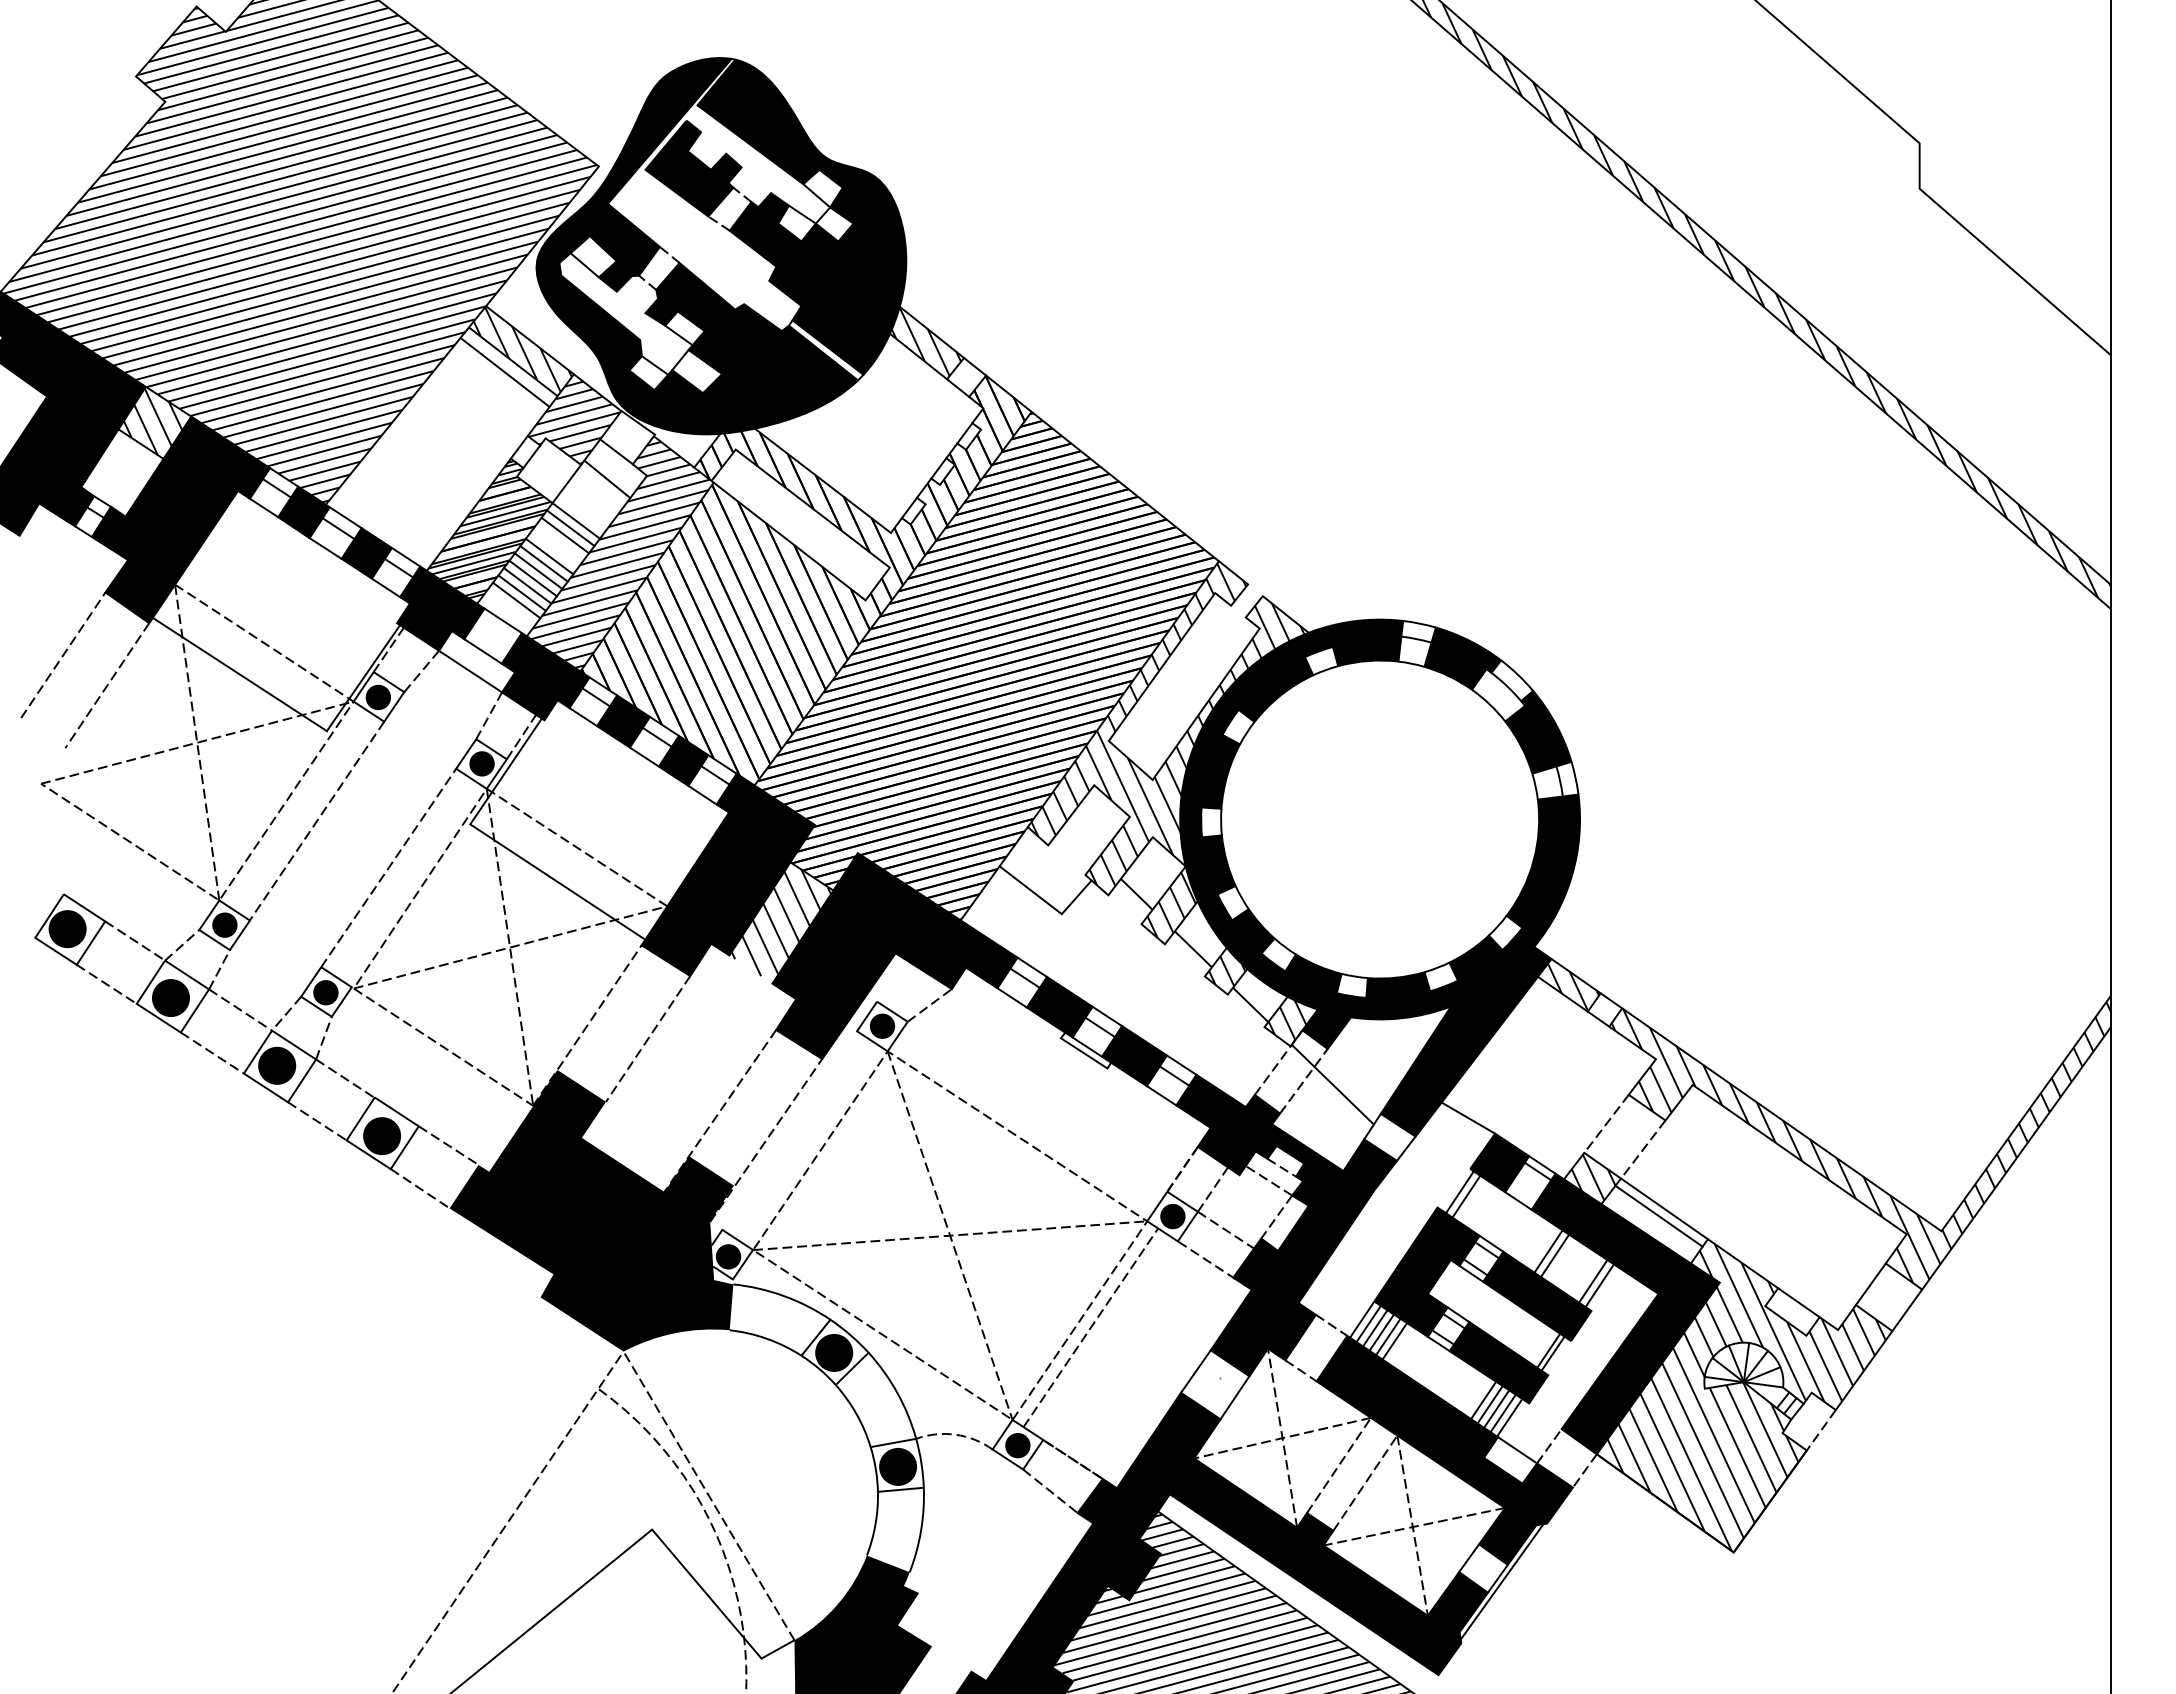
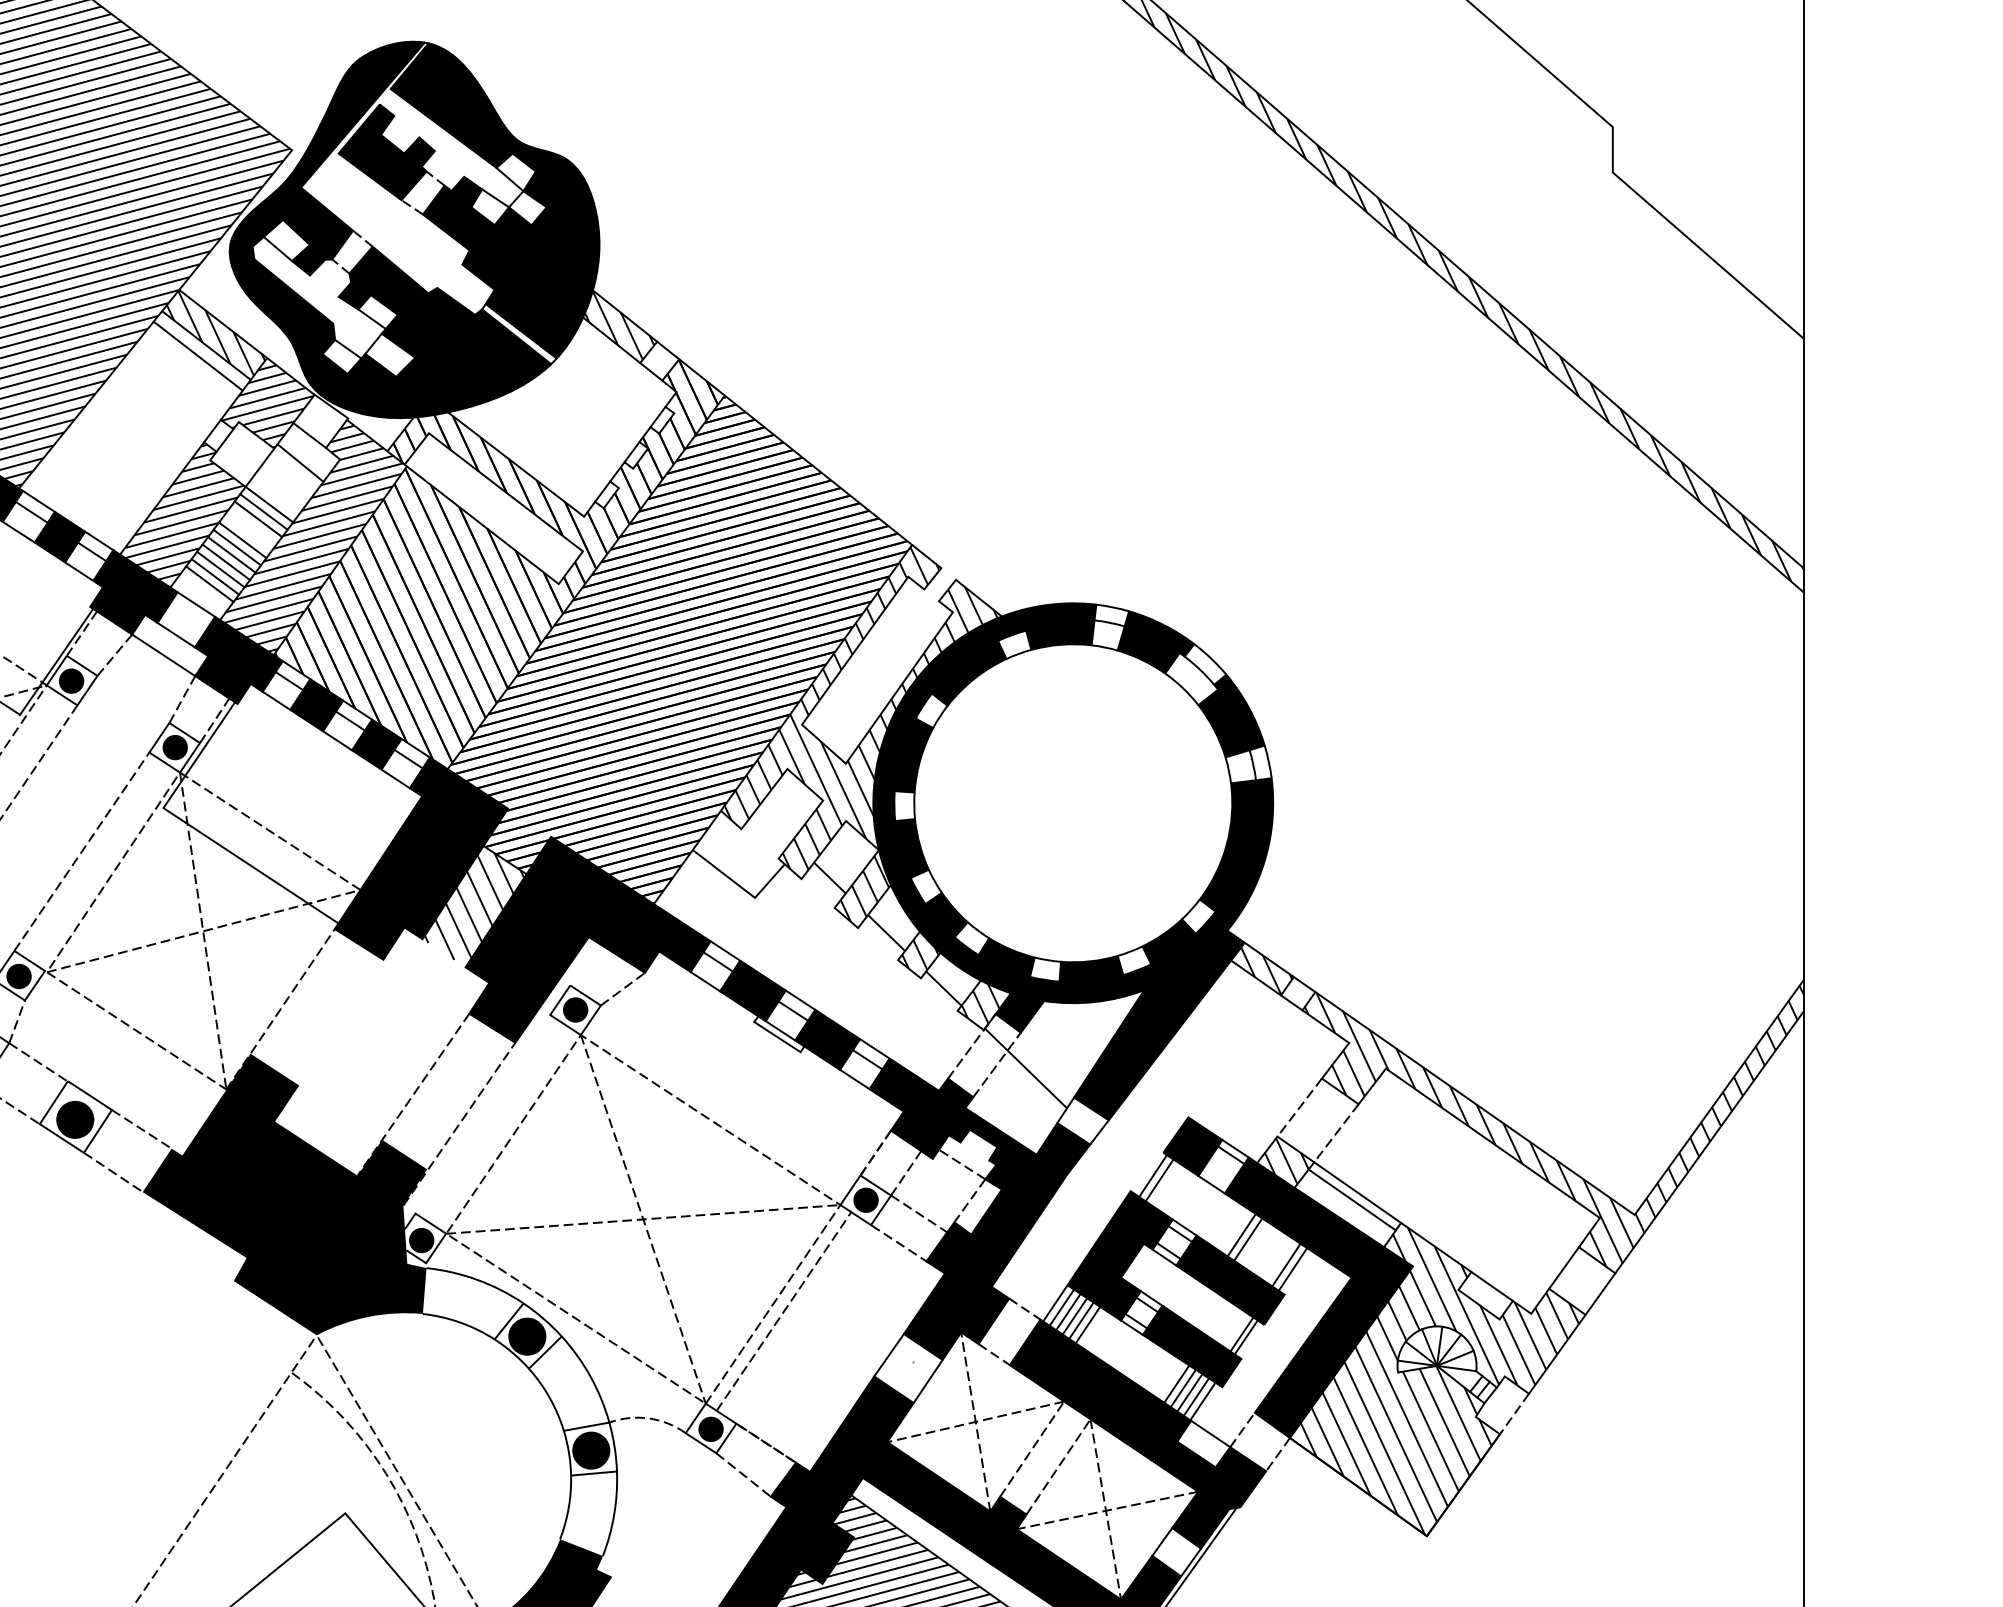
hatch: (487, 530) -> (180, 514), removed
line: (648, 1038) -> (341, 1022), removed
line: (1468, 1117) -> (1161, 1101), removed
line: (1281, 1167) -> (974, 1151), removed

